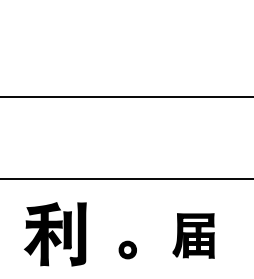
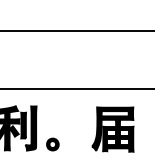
part: (193, 235) -> (112, 129), size x1.43
part: (127, 249) -> (52, 144), moved

